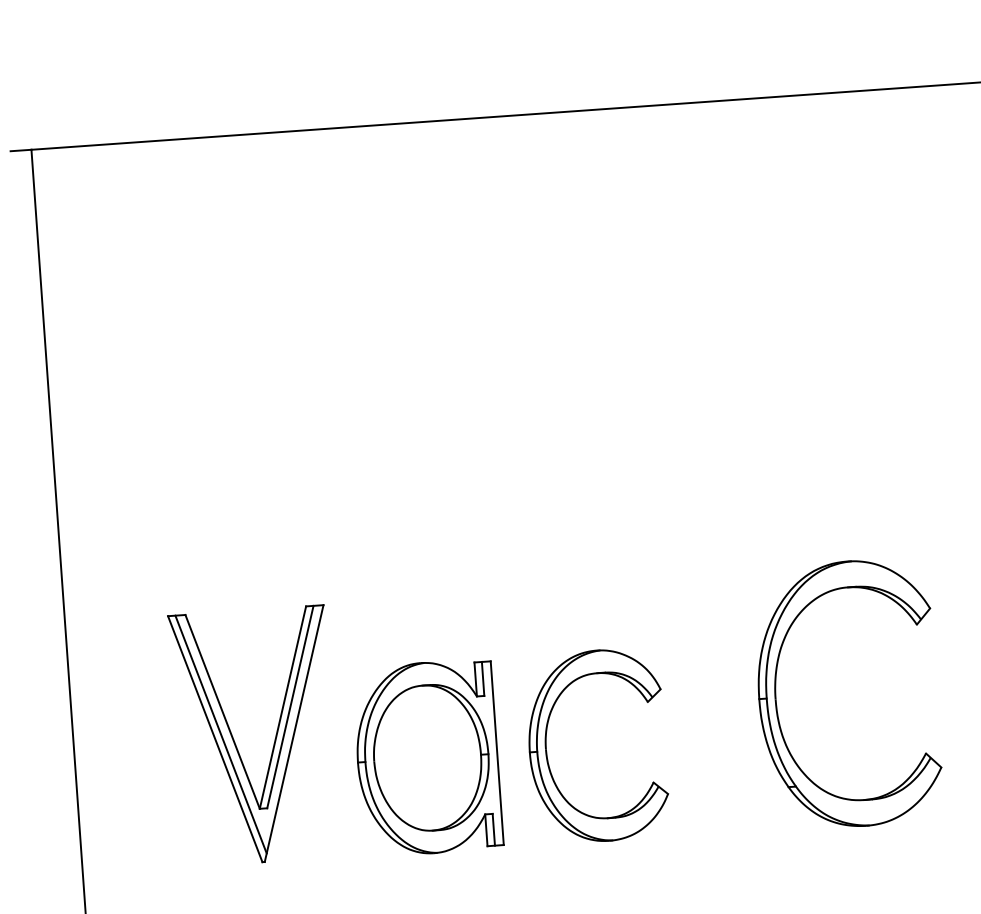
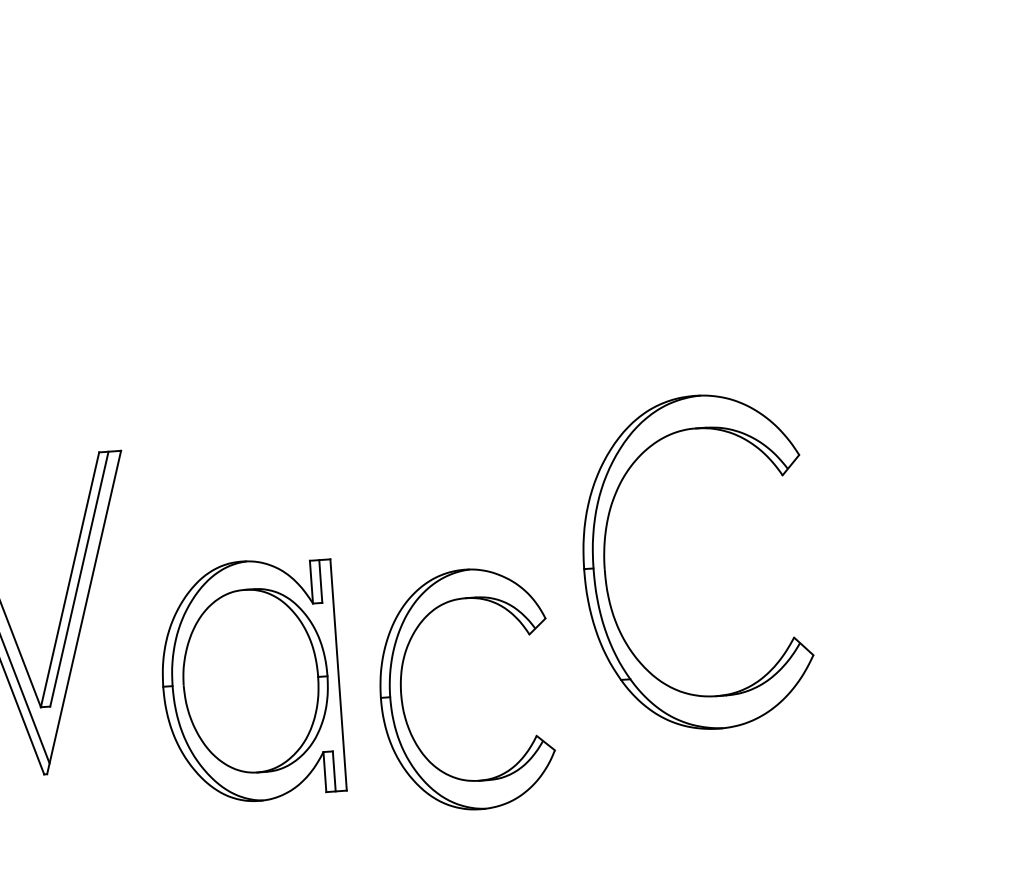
part: (777, 705) -> (607, 577), moved
part: (547, 751) -> (403, 696), moved
part: (430, 757) -> (254, 680), moved

